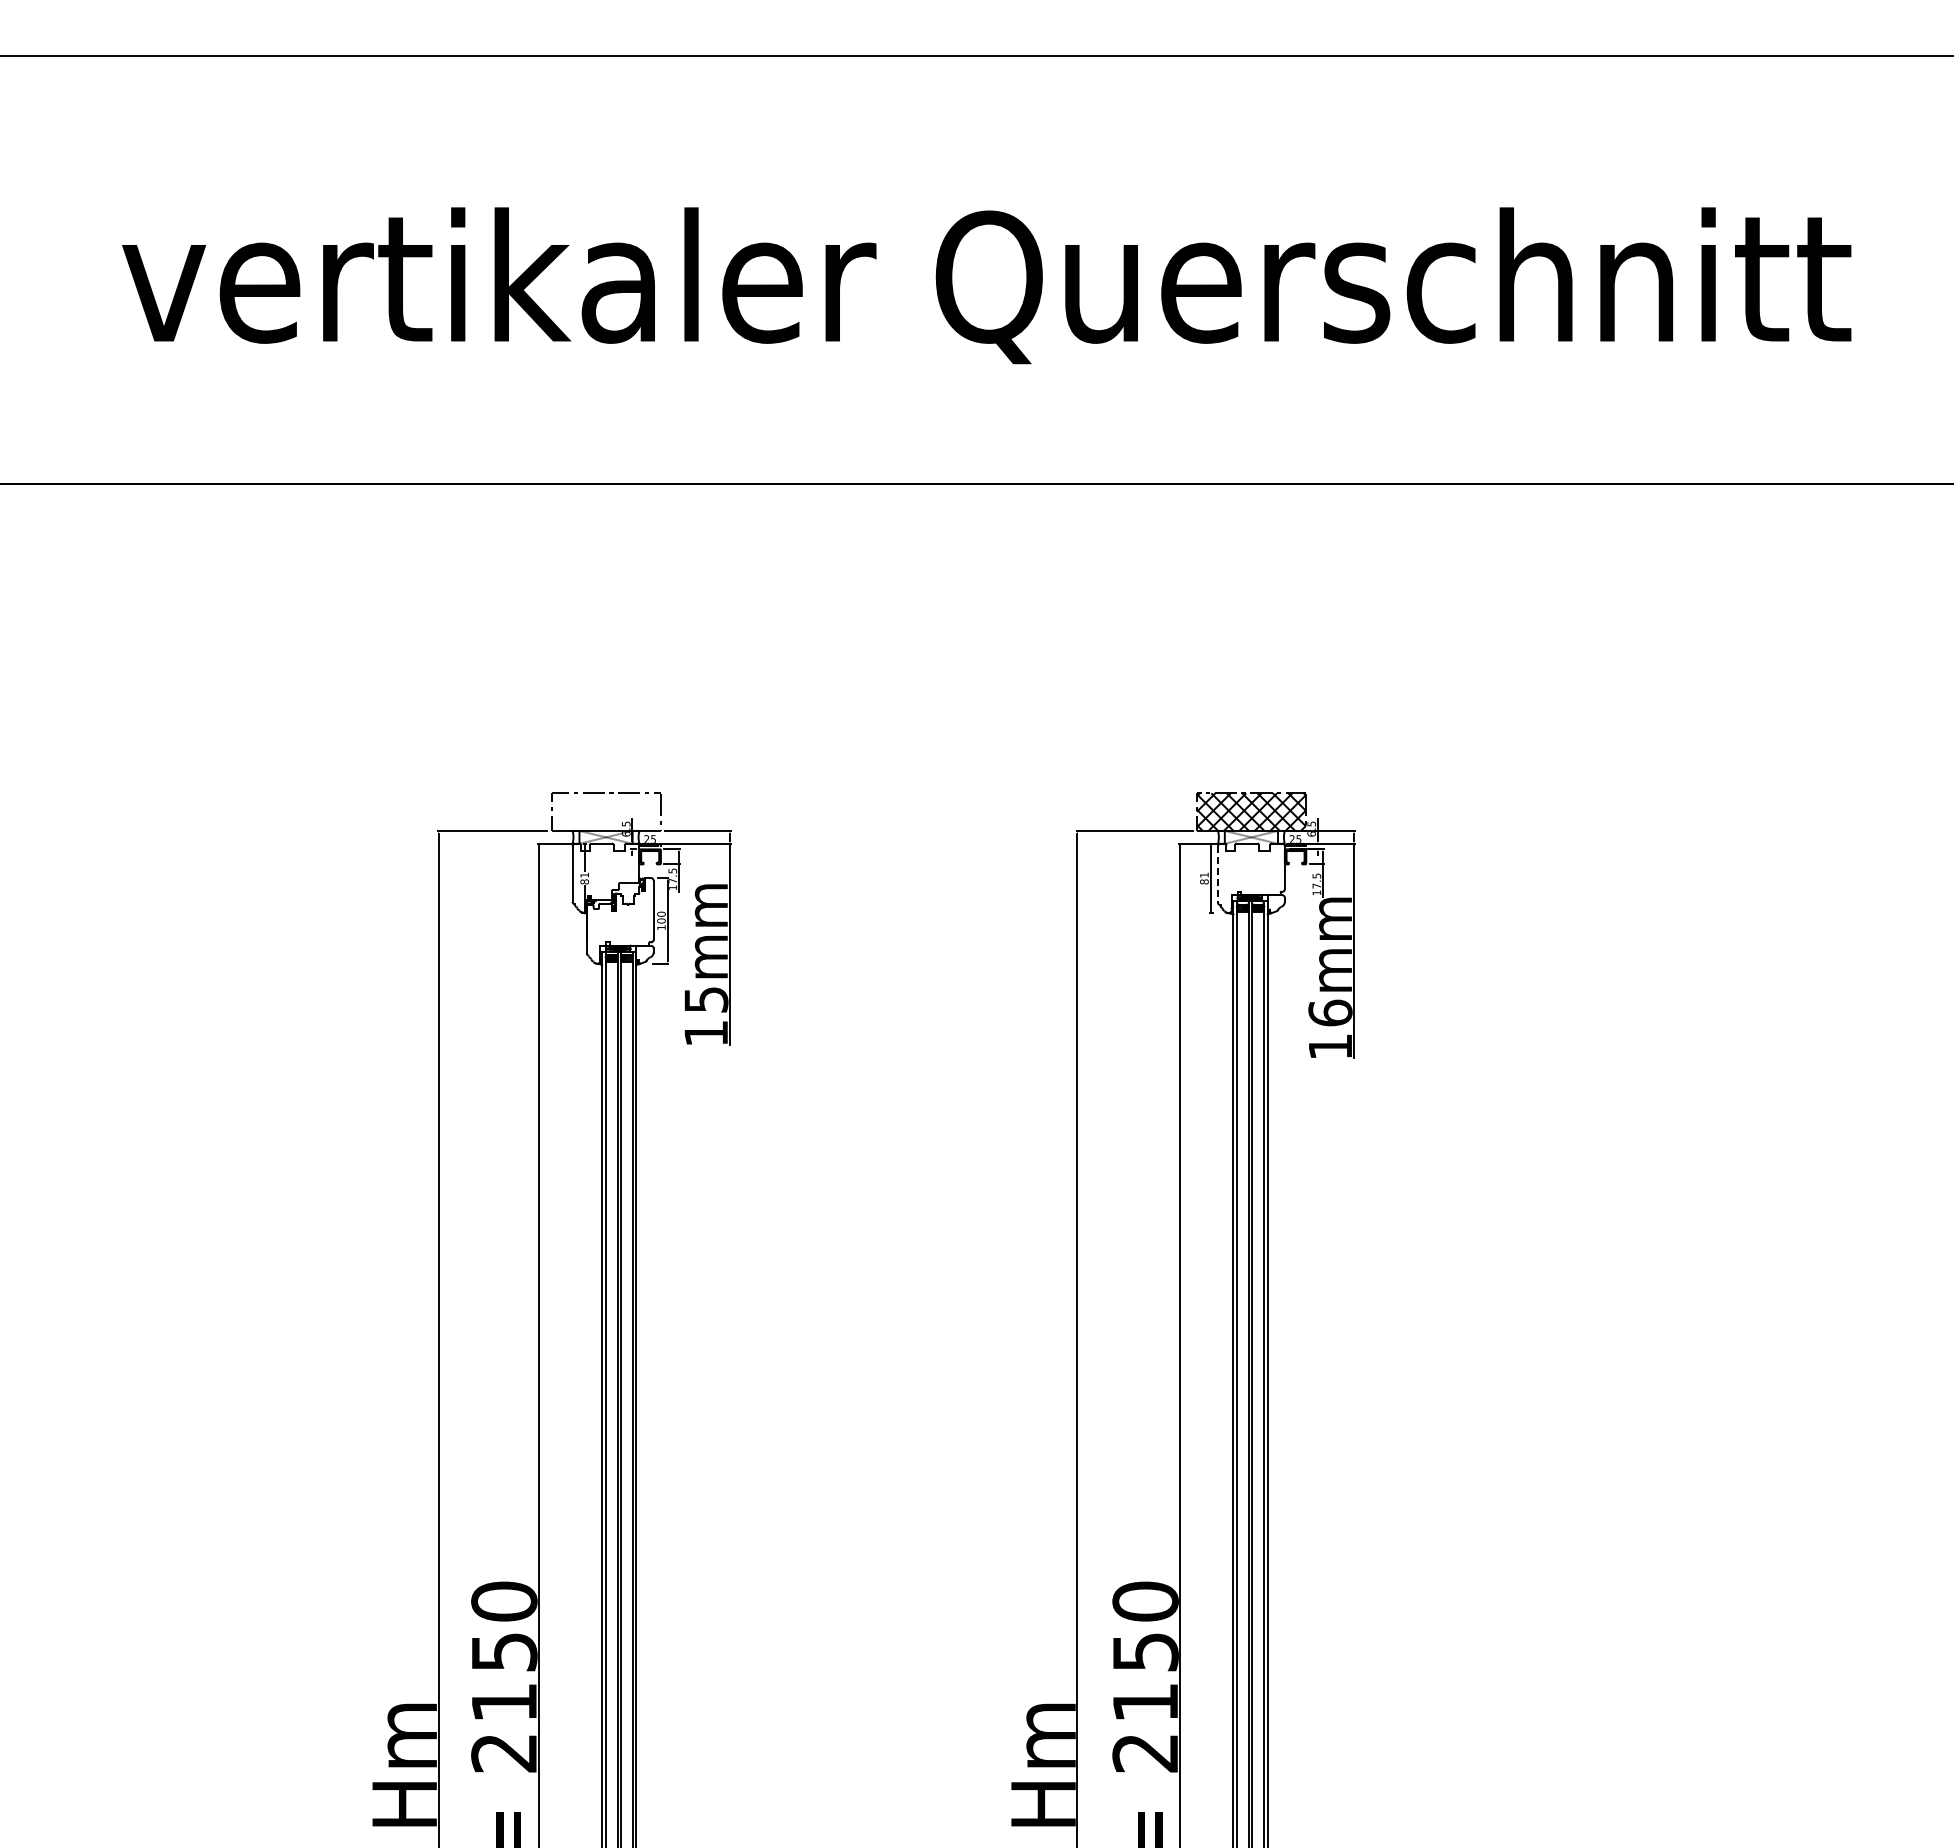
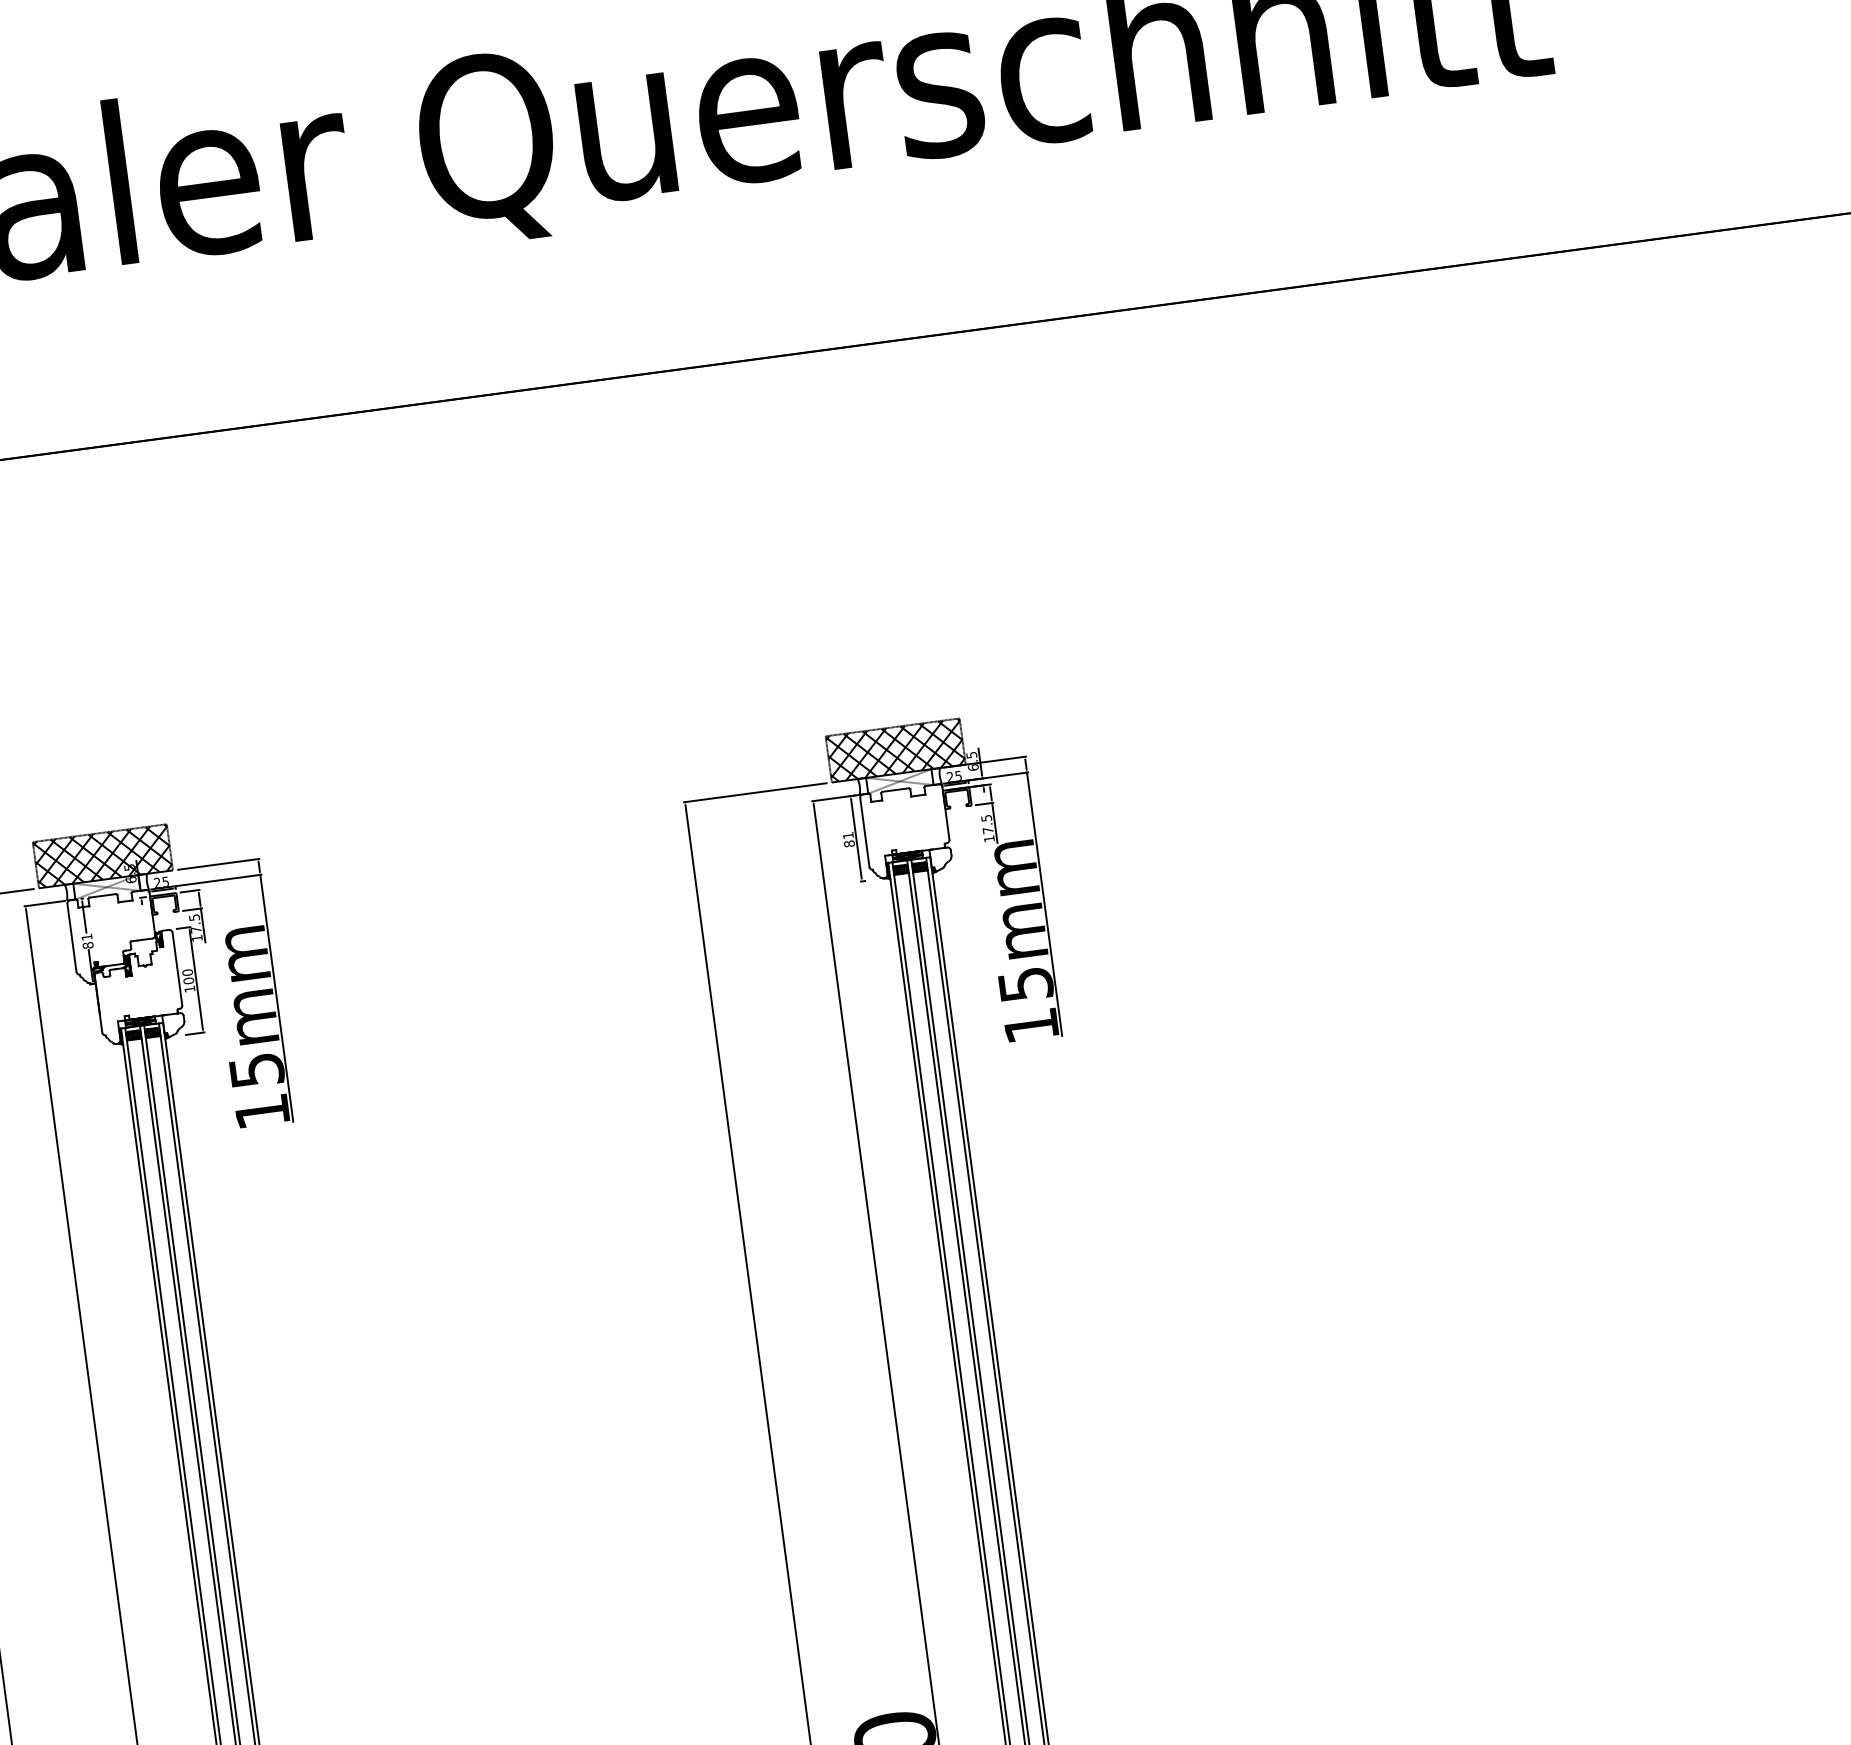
hatch: (605, 811) -> (102, 855), added
line: (1217, 874) -> (864, 832), dashed -> solid
text: (1330, 1012) -> (1025, 983), 16mm -> 15mm

